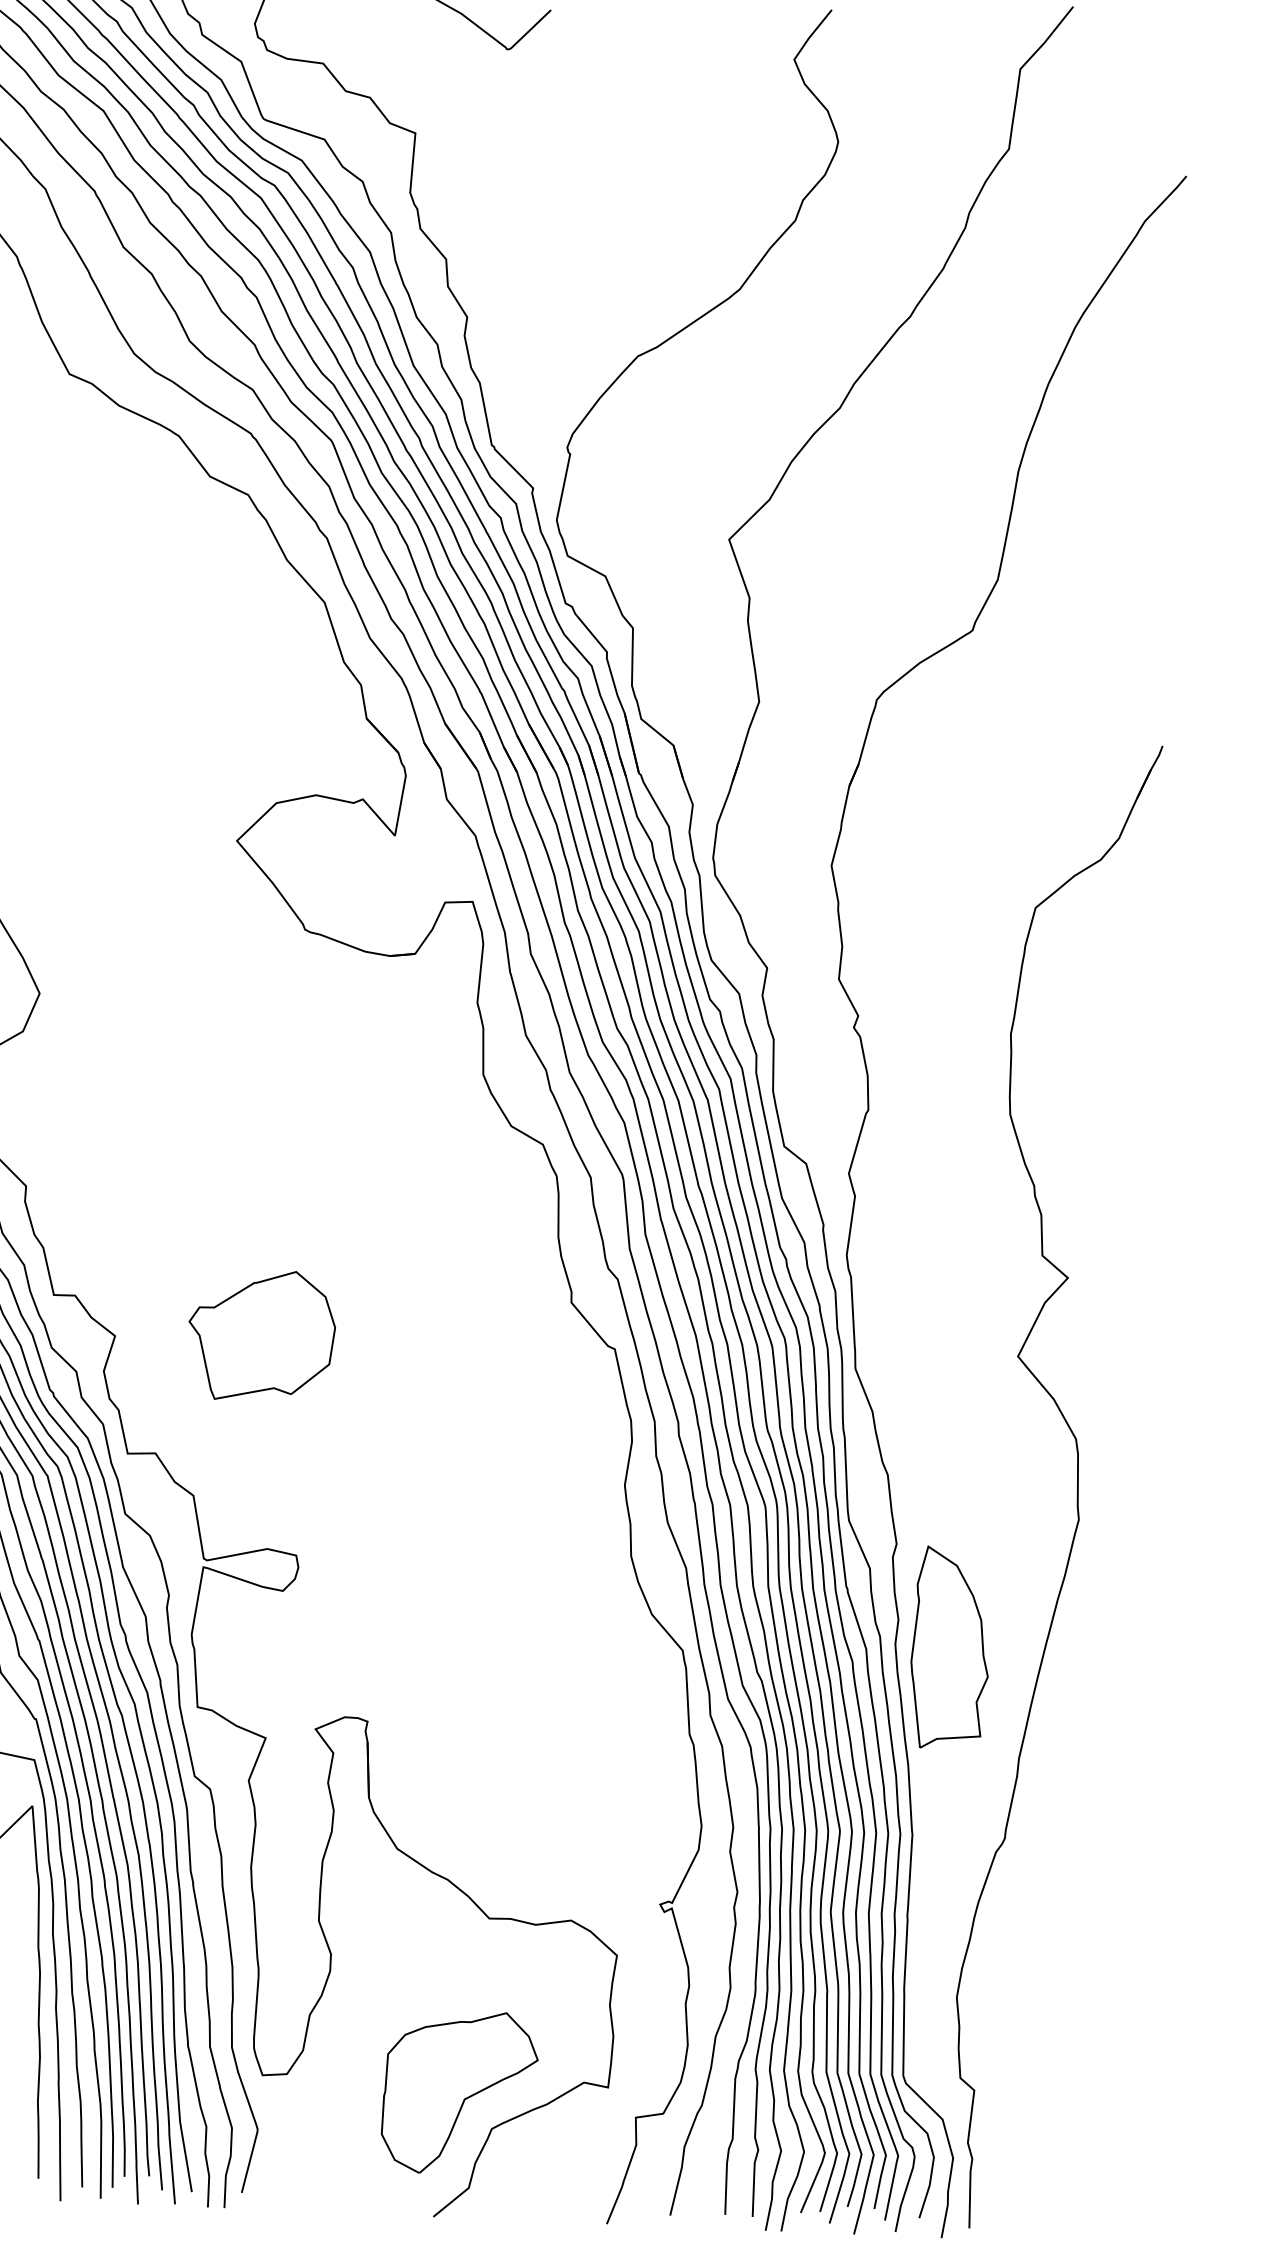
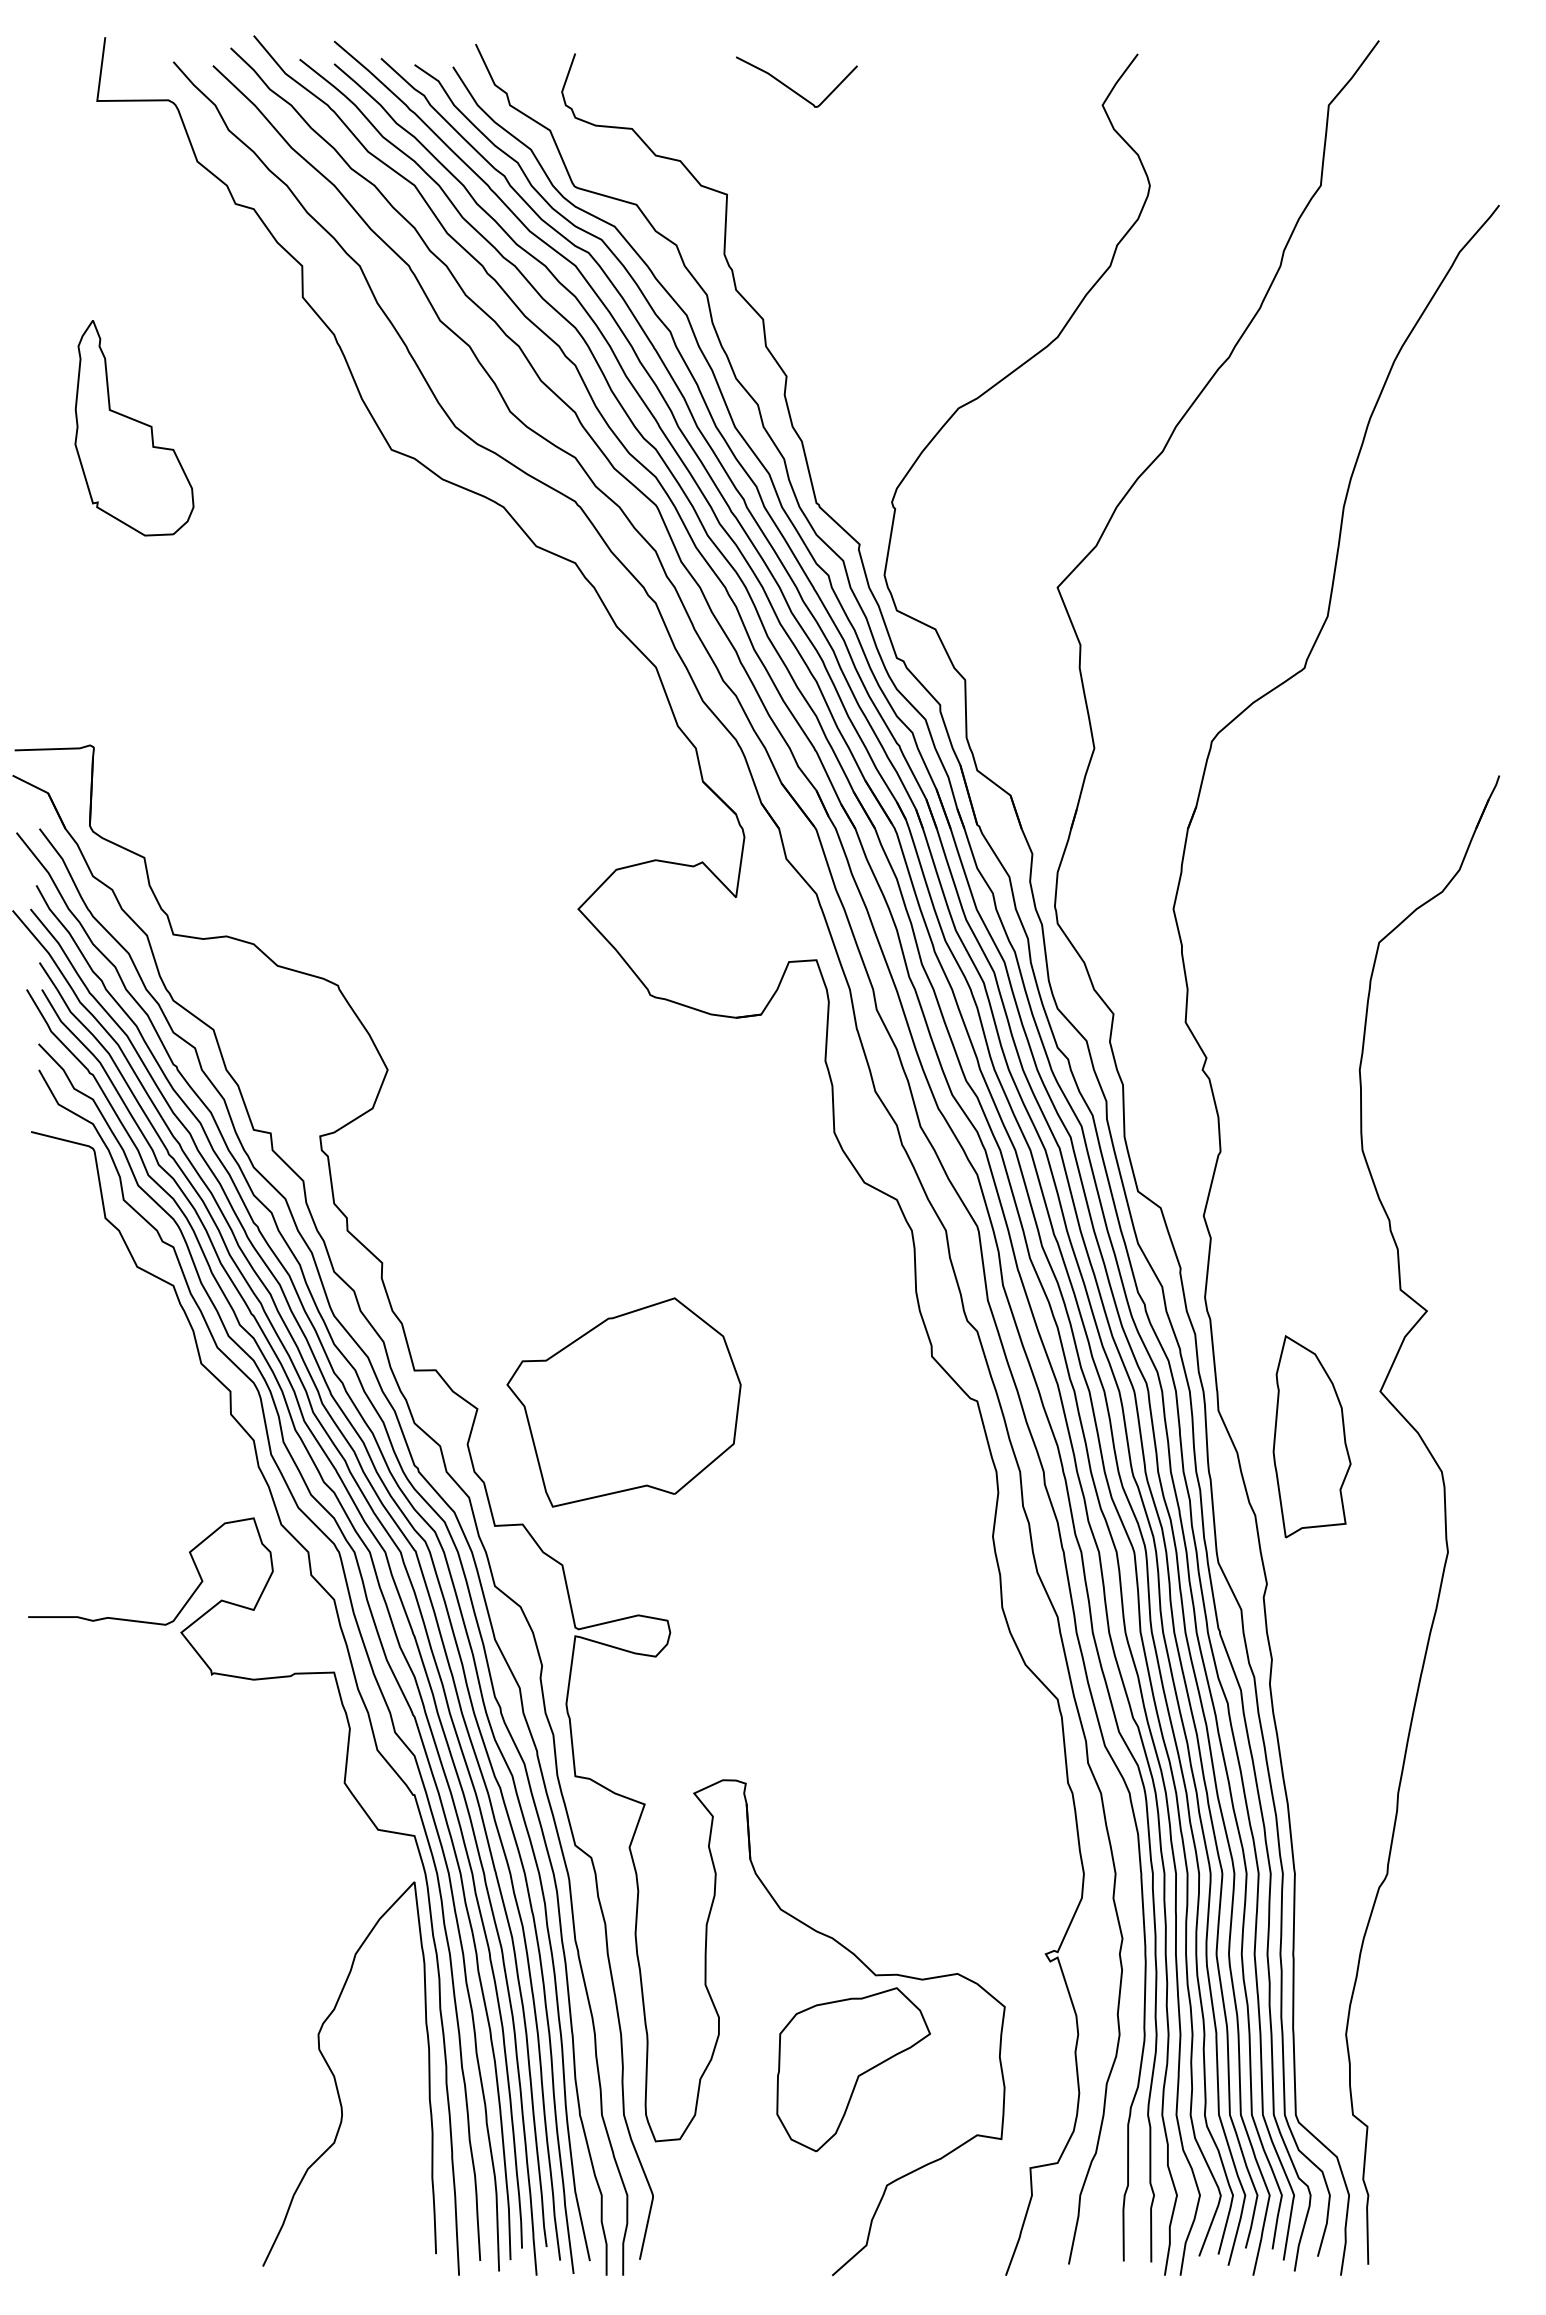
part: (261, 1335) -> (623, 1402), size x1.6
part: (949, 1647) -> (1311, 1436), moved
part: (459, 2092) -> (853, 2069), moved

